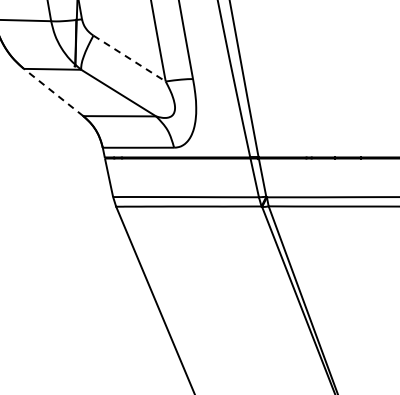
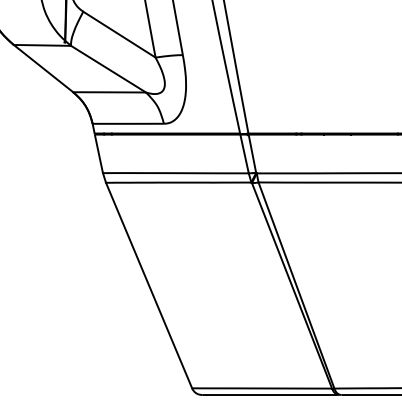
line: (129, 58) -> (119, 34), dashed -> solid
line: (53, 92) -> (43, 68), dashed -> solid

